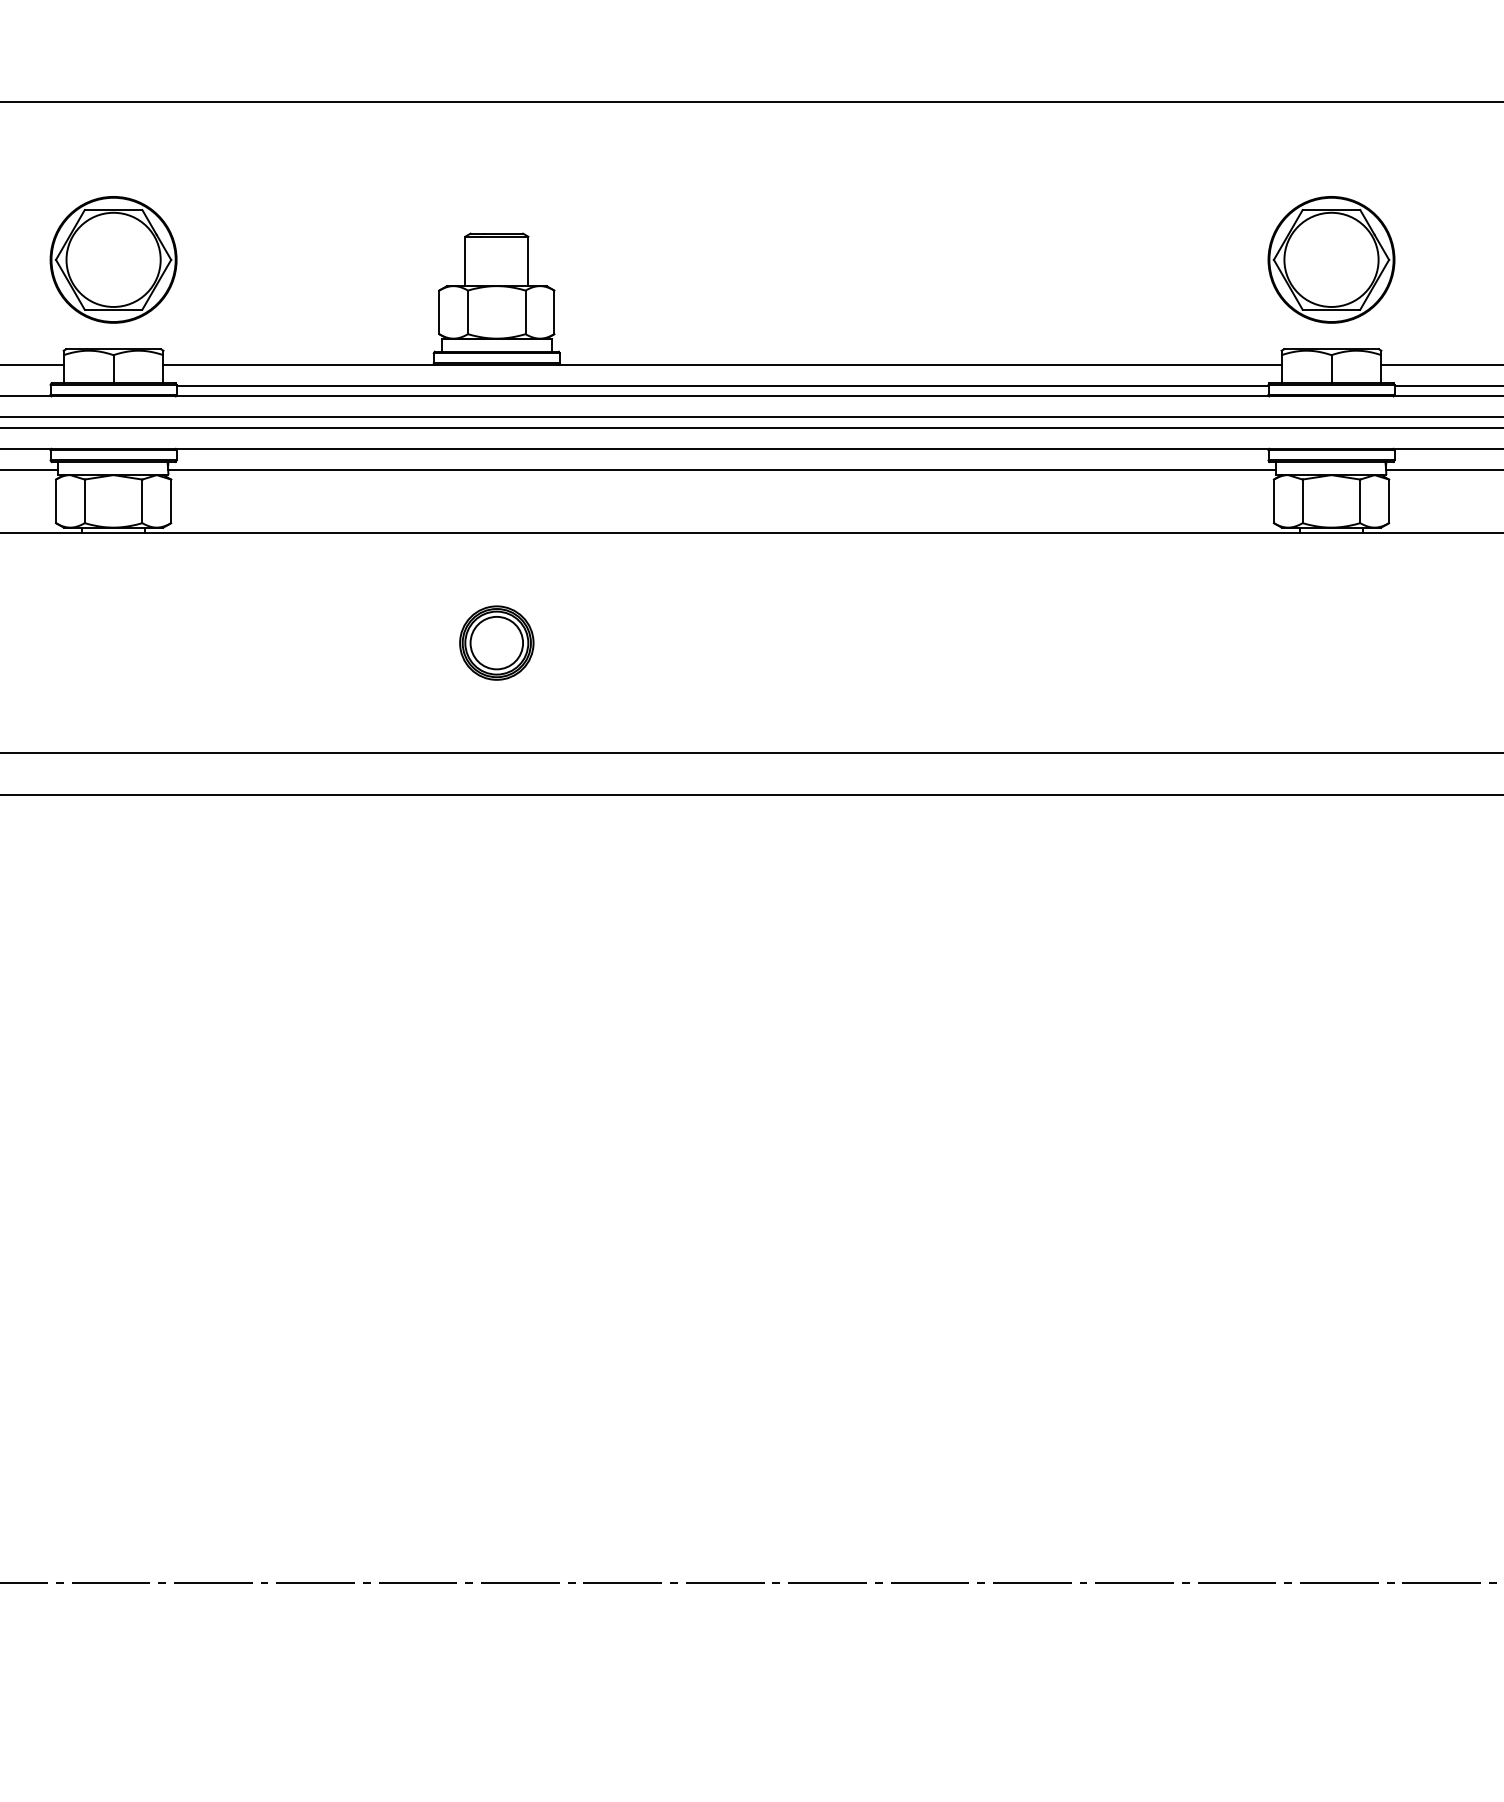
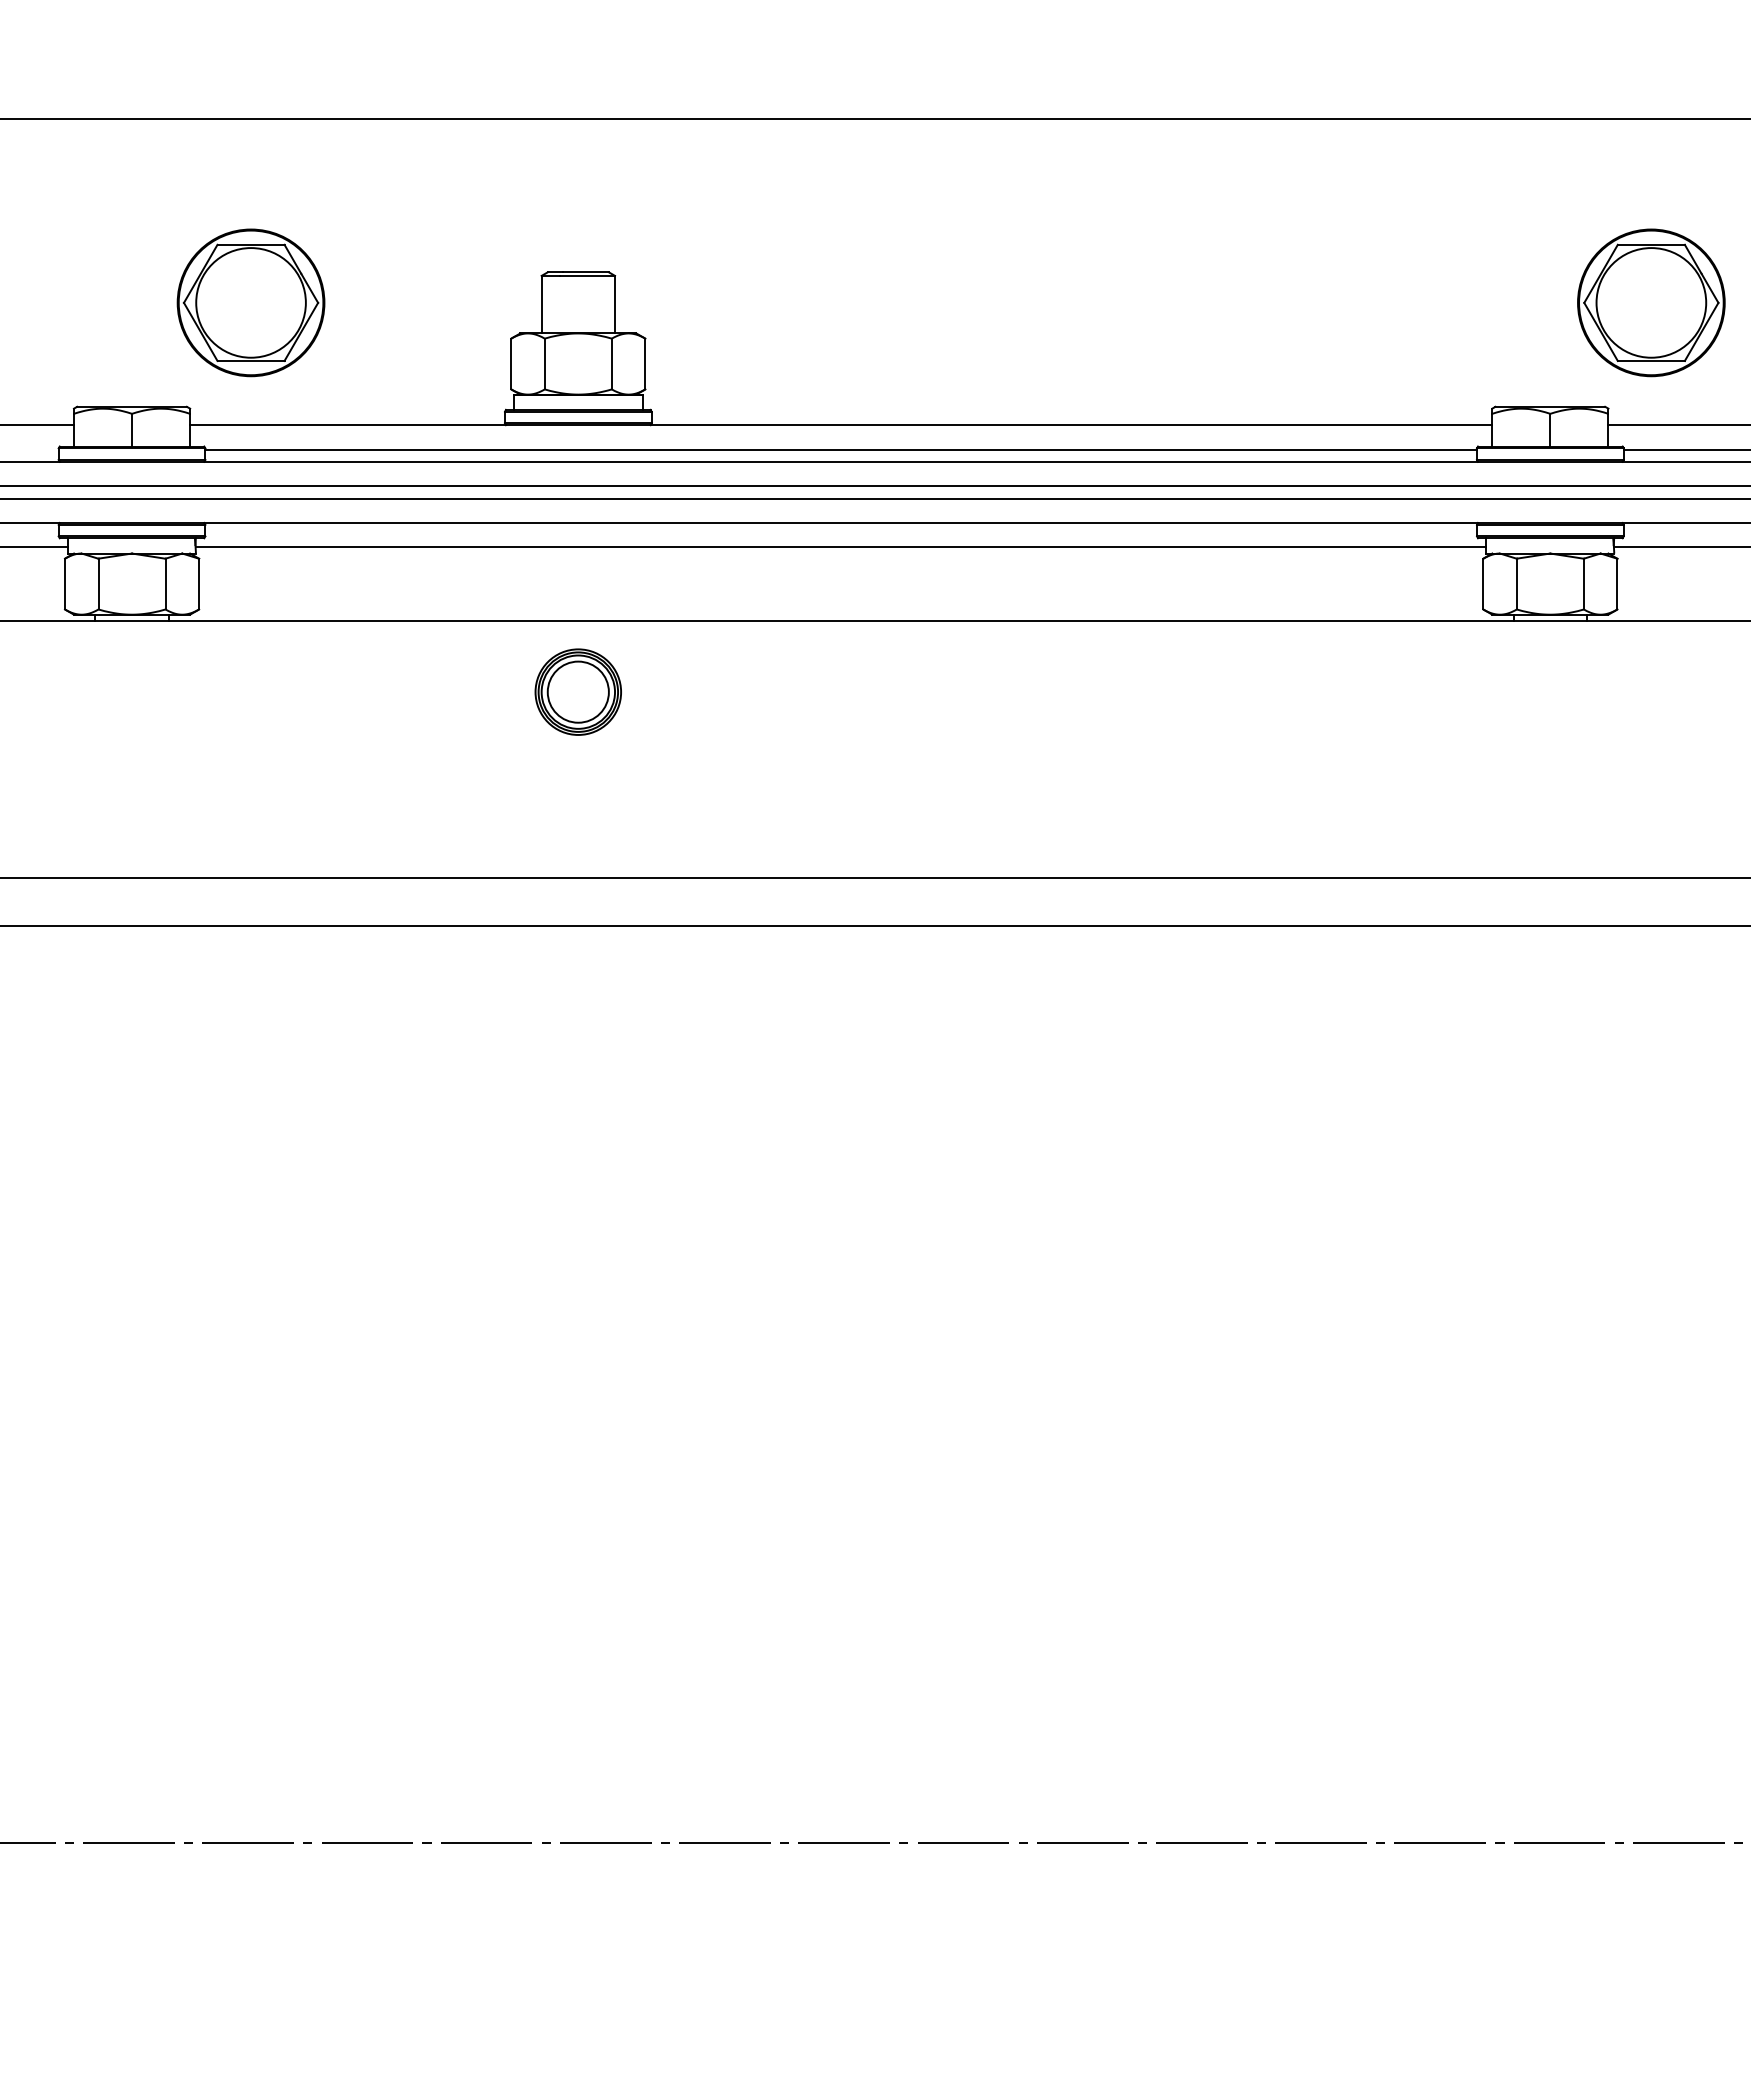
part: (113, 259) -> (250, 302), moved
part: (1331, 259) -> (1651, 302), moved
part: (496, 642) -> (577, 691), moved

